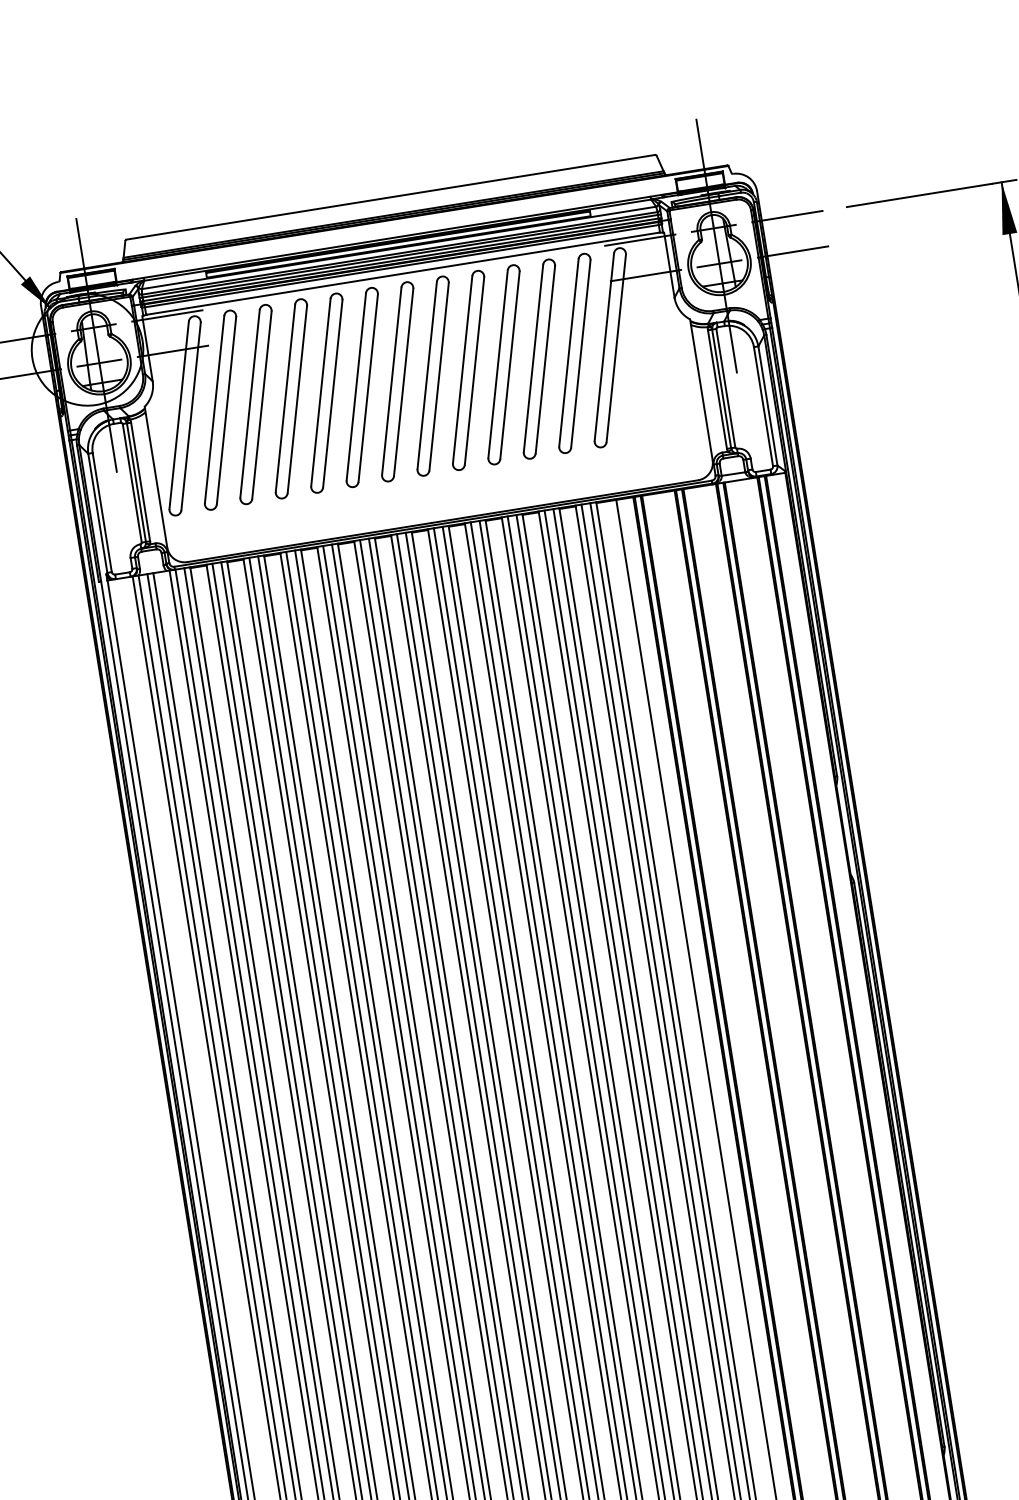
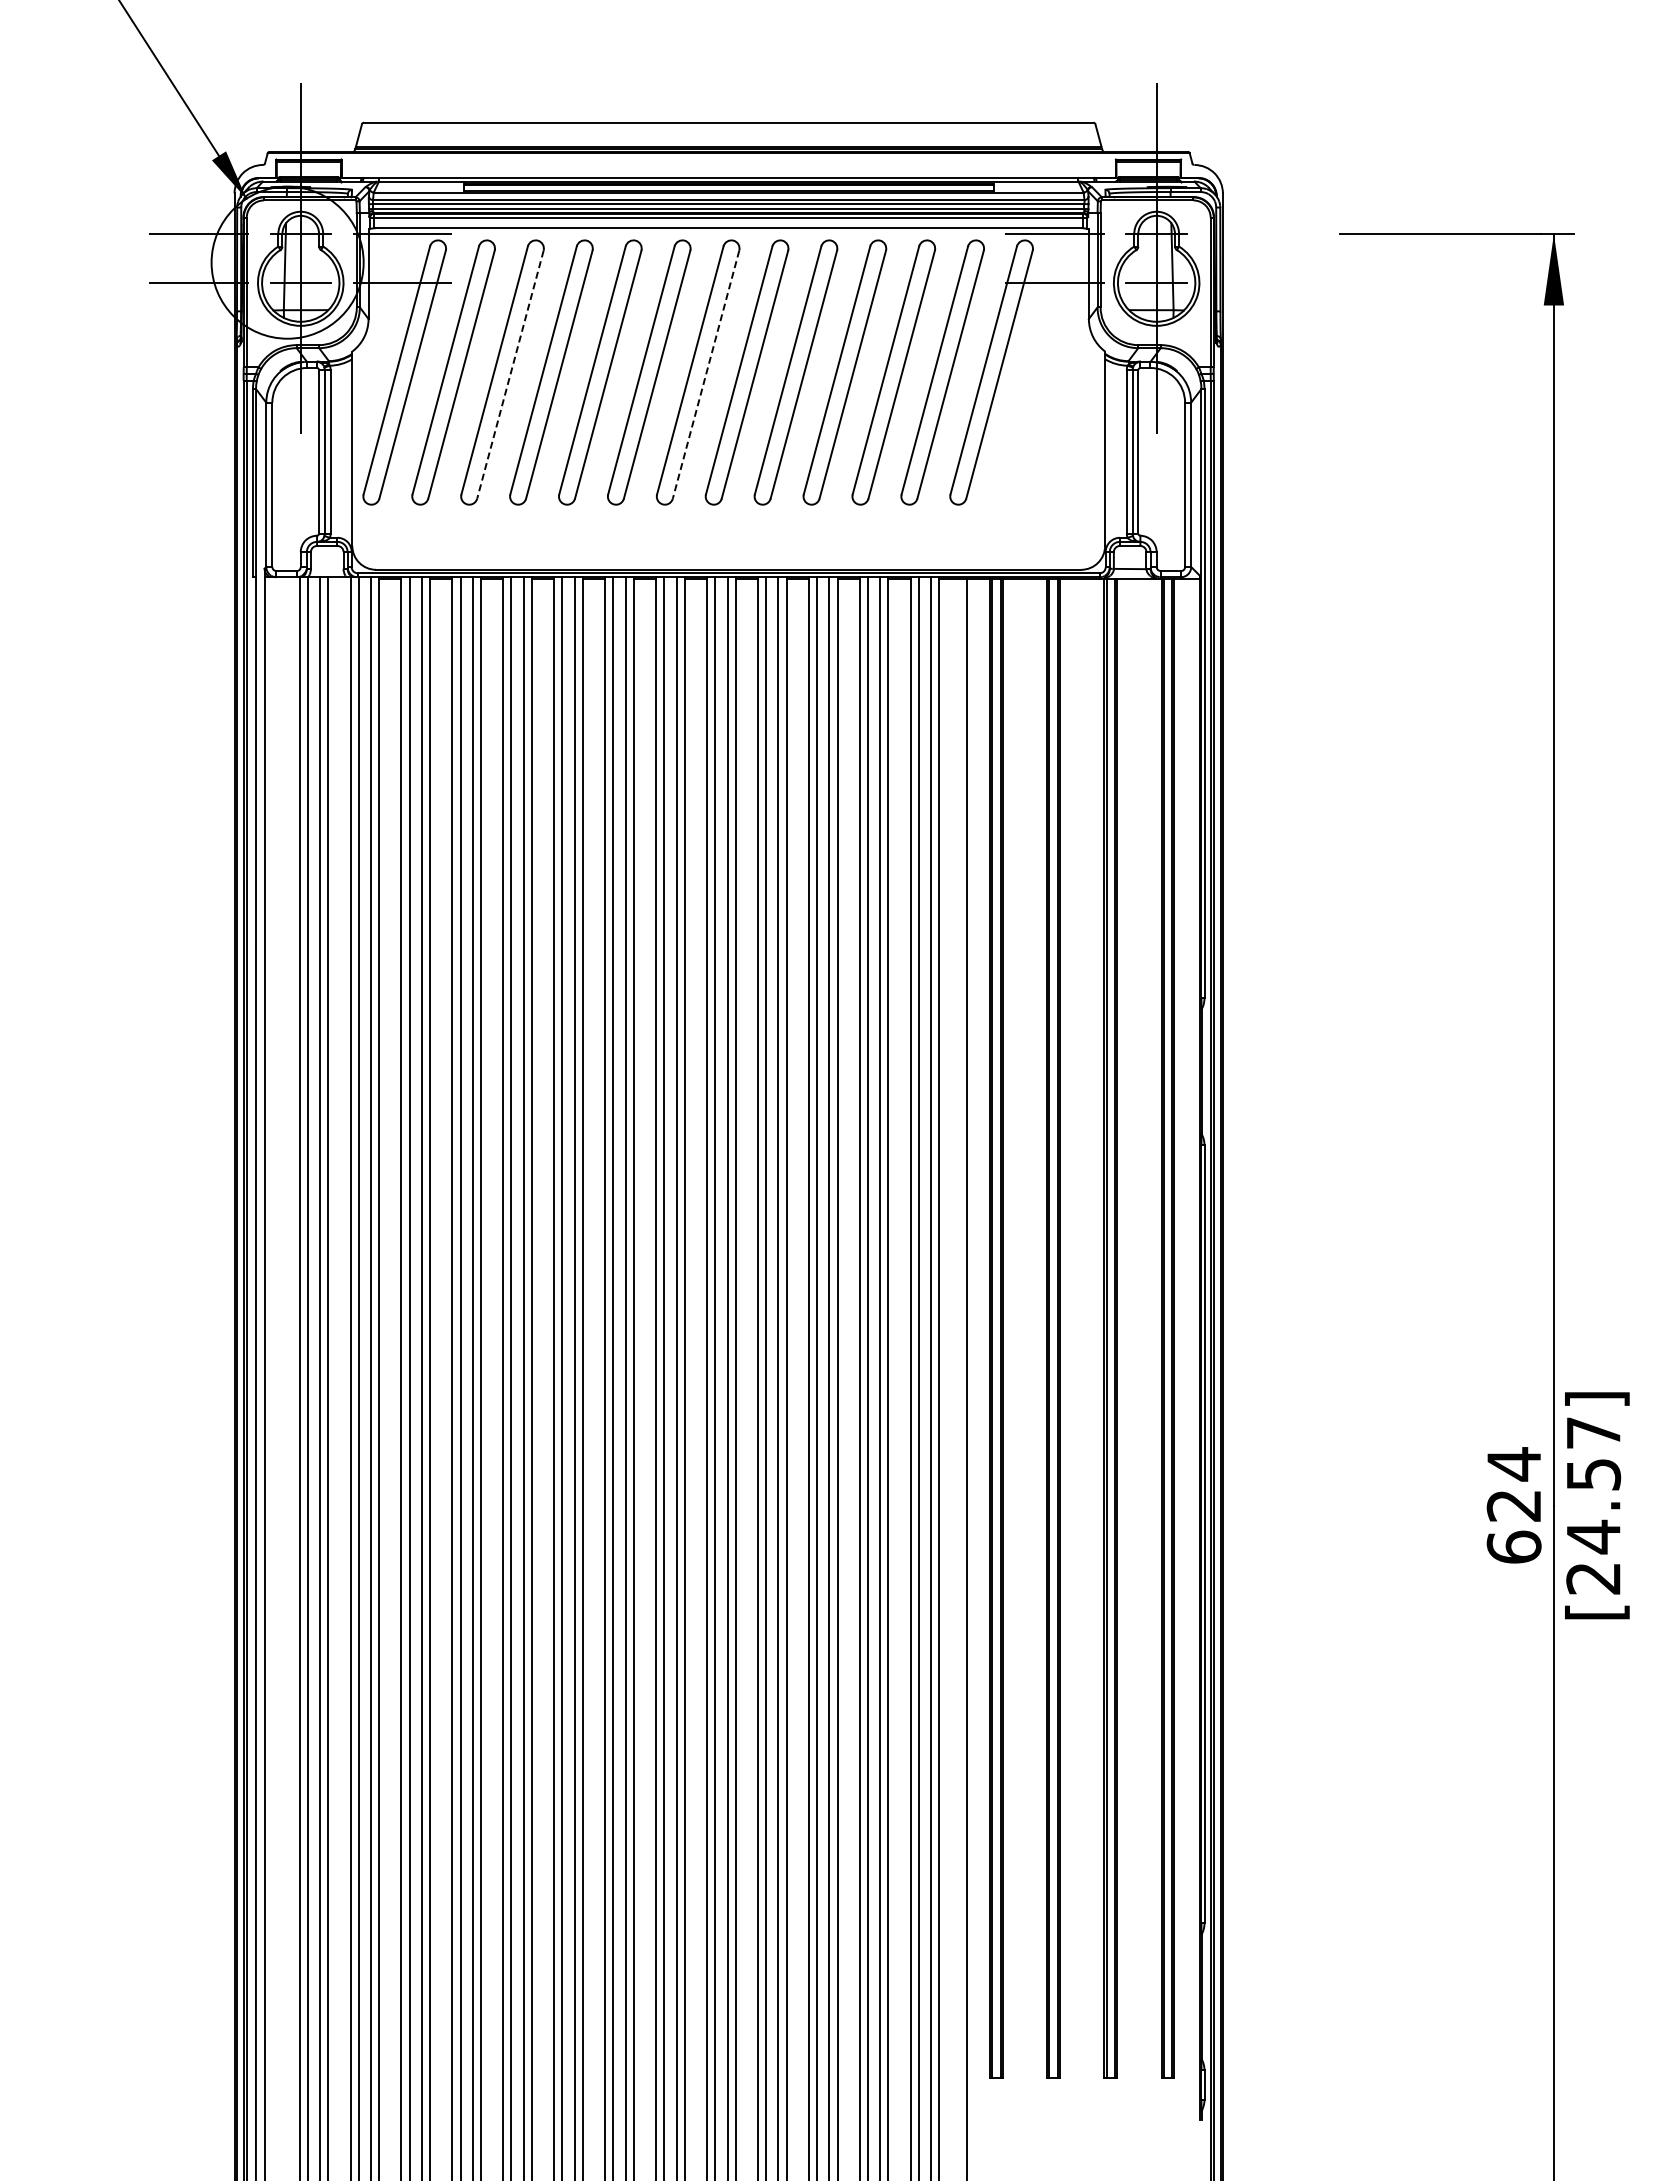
line: (786, 216) -> (1257, 234), removed
line: (792, 252) -> (1257, 283), removed
line: (403, 383) -> (705, 375), solid -> dashed
line: (262, 405) -> (510, 375), solid -> dashed

